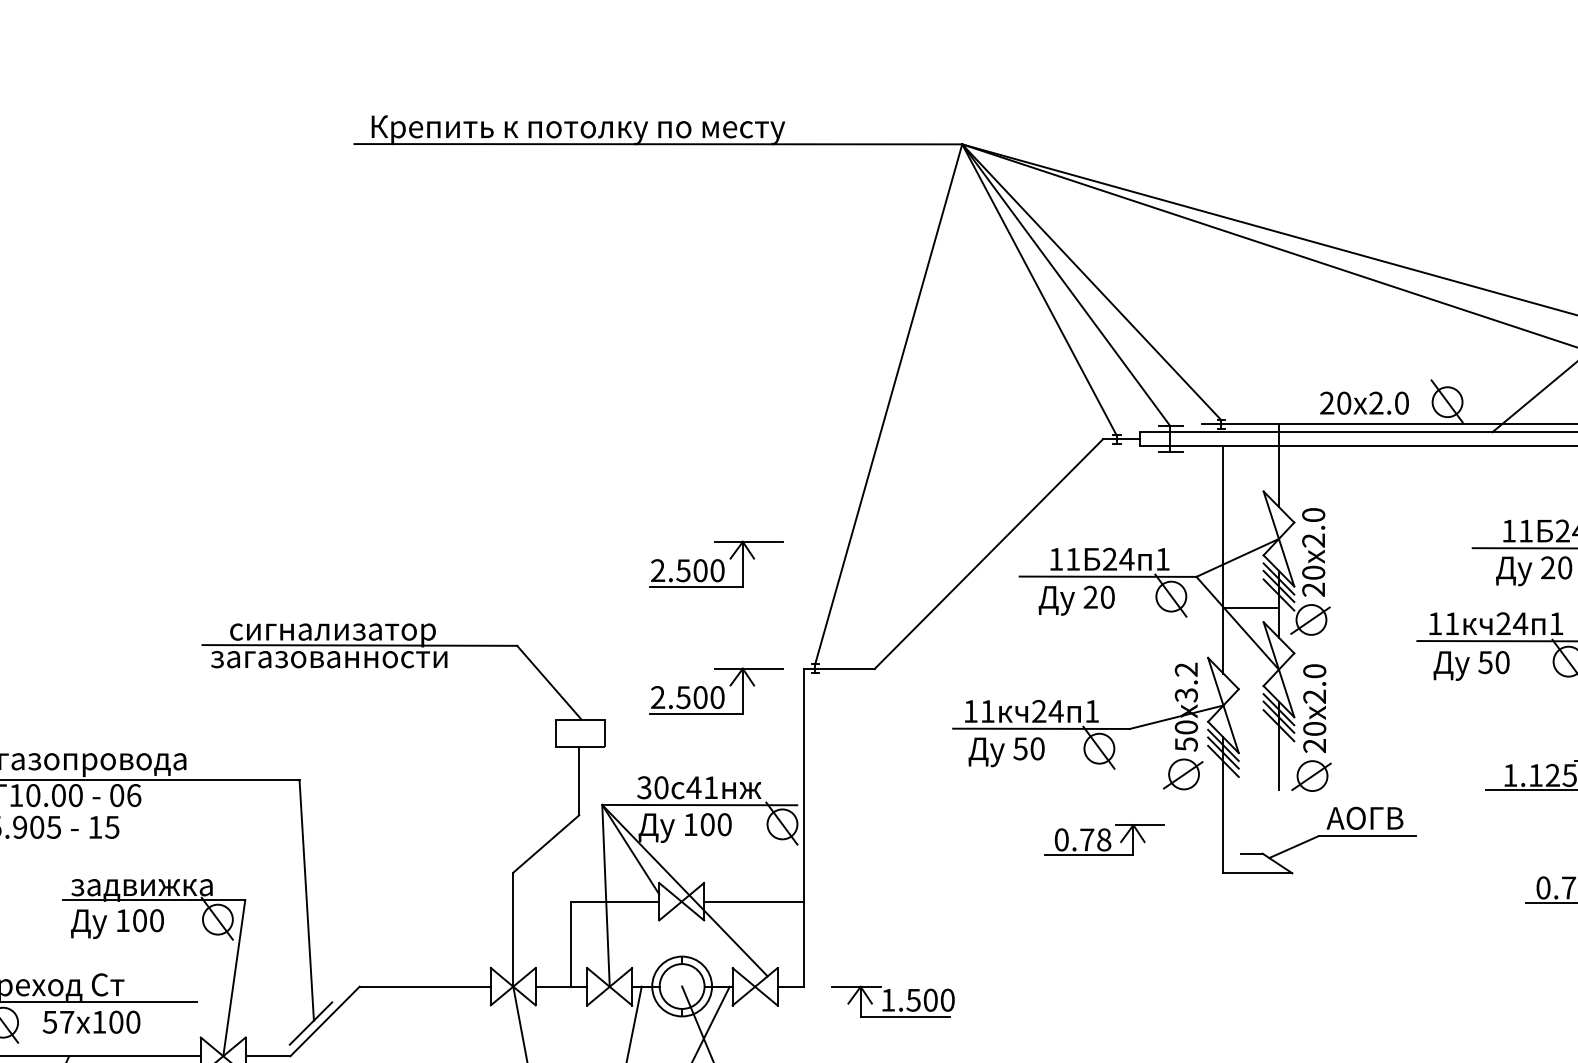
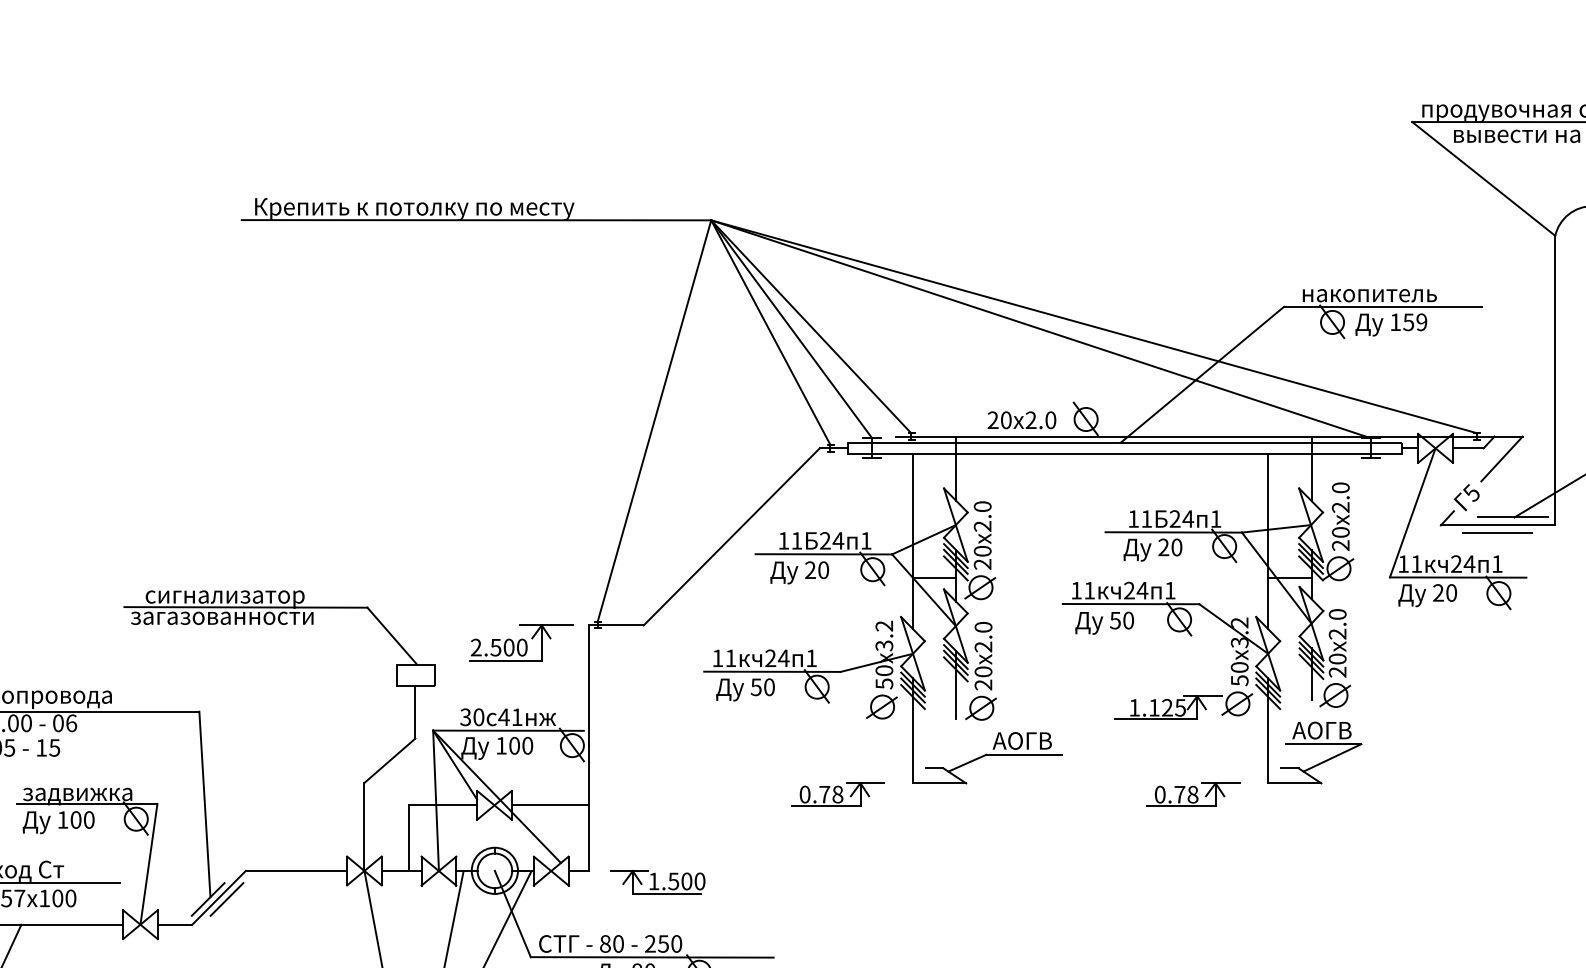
part: (716, 564) -> (521, 544), removed
part: (1103, 839) -> (837, 794), moved
line: (334, 1023) -> (226, 899), added

